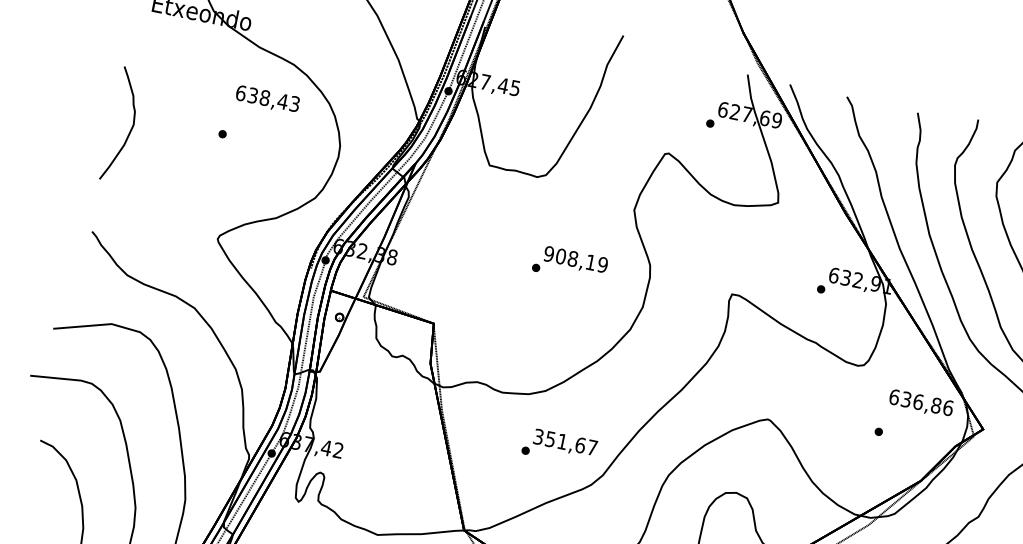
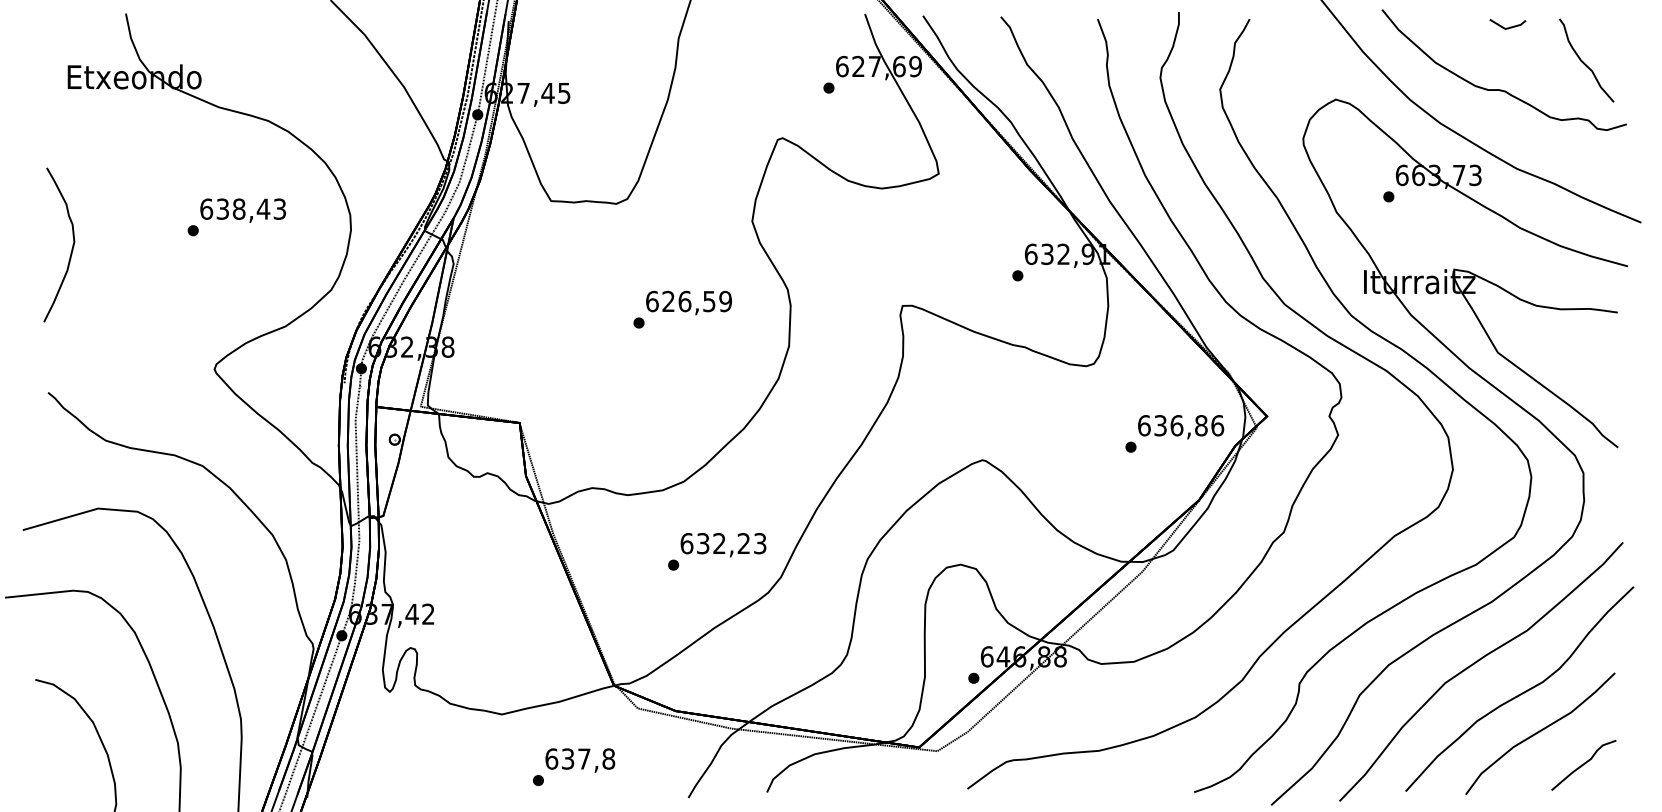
text: (267, 99) -> (242, 210), moved
text: (569, 258) -> (680, 301), 908,19 -> 626,59
text: (921, 404) -> (1181, 427), moved
text: (565, 442) -> (723, 543), 351,67 -> 632,23

